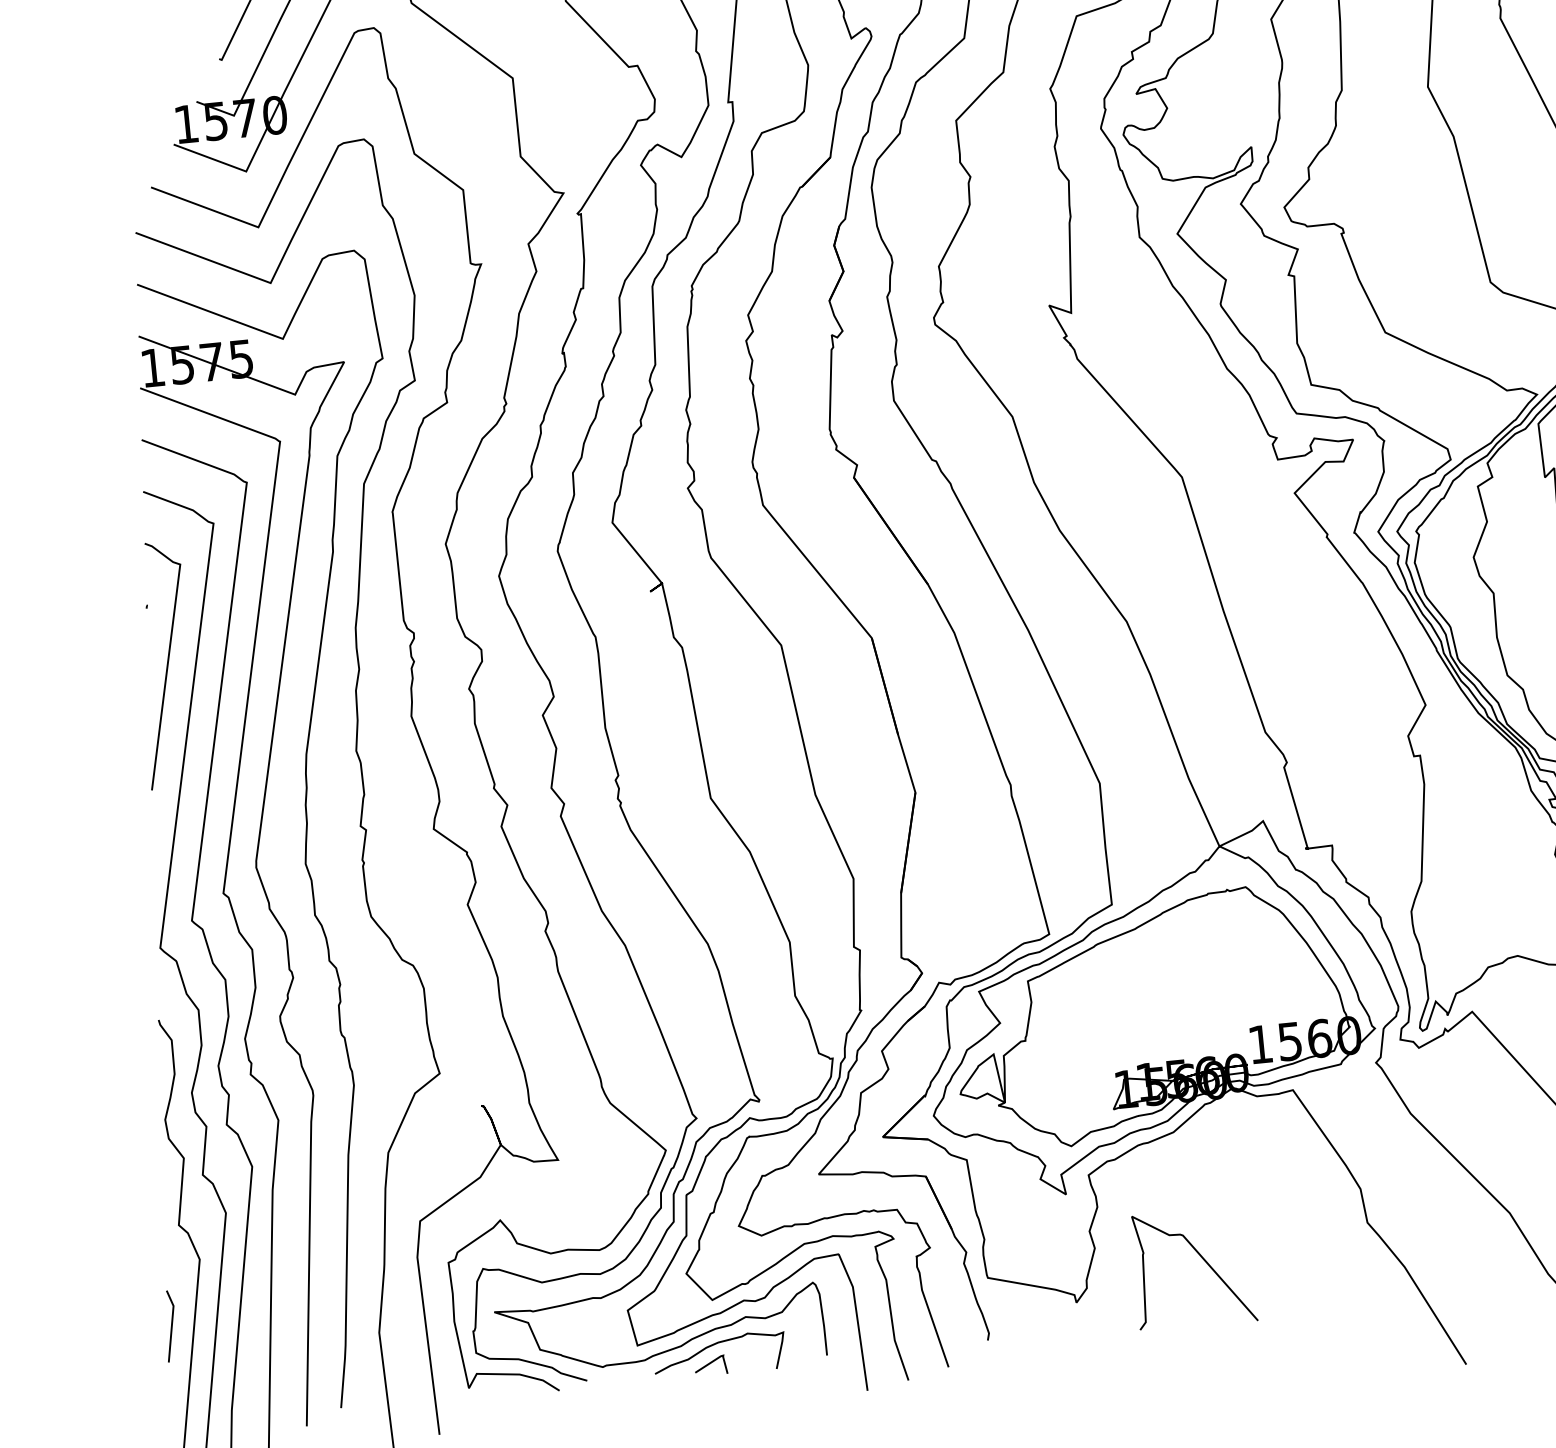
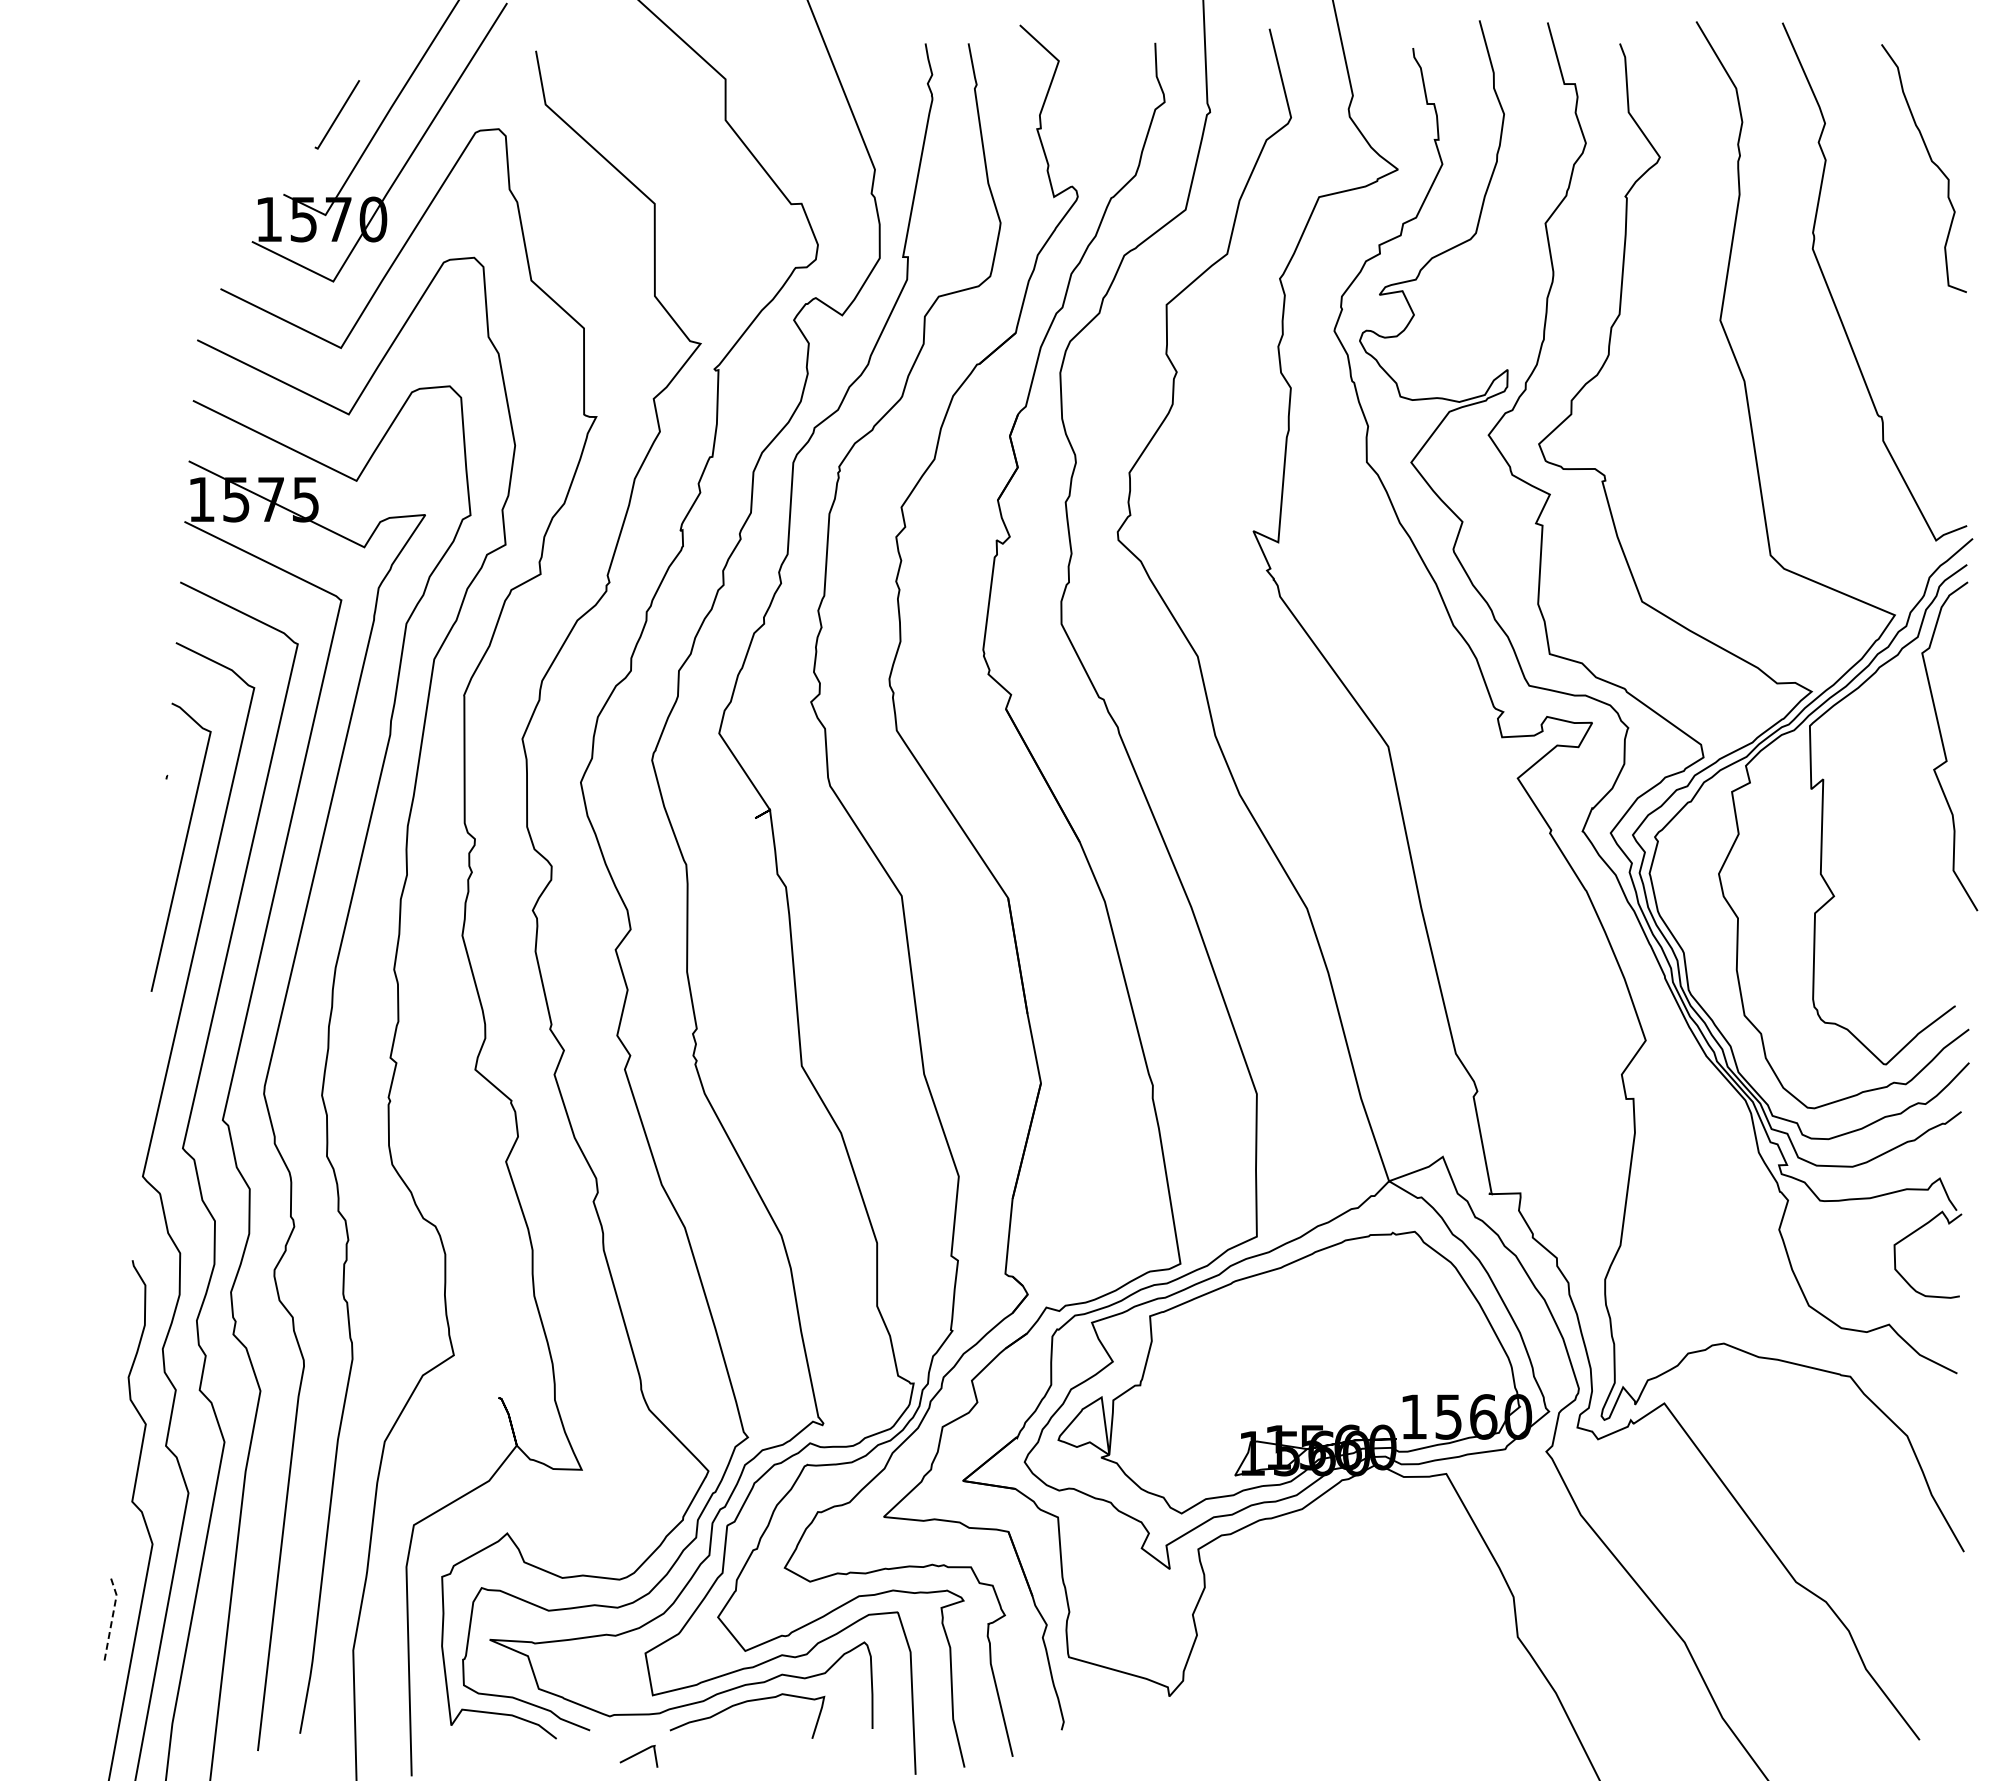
curve: (1201, 1258) -> (1320, 1659), removed
line: (171, 1325) -> (112, 1617), solid -> dashed
curve: (710, 1364) -> (638, 1754), moved

